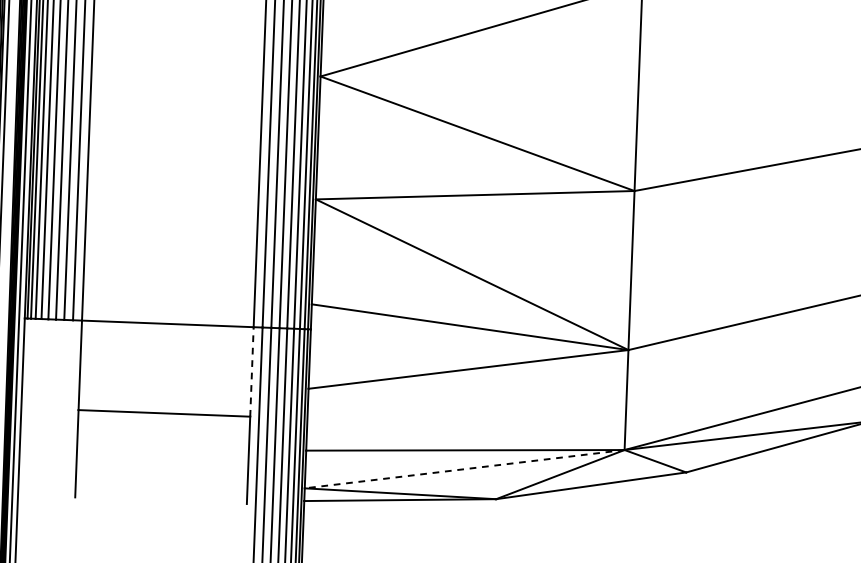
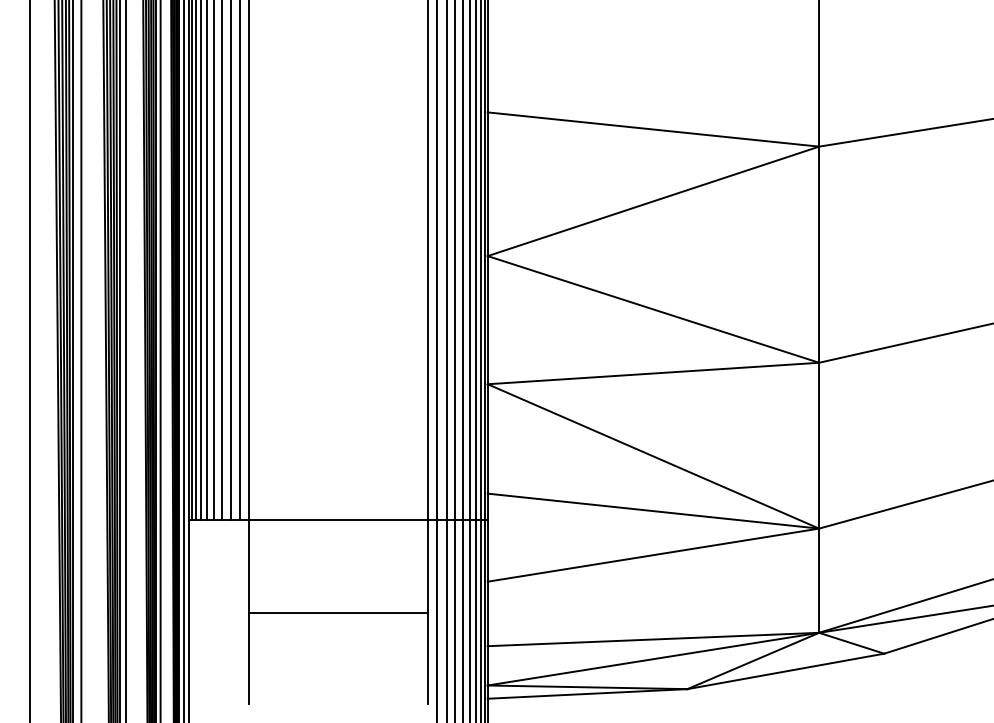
line: (252, 372) -> (428, 566), dashed -> solid
line: (464, 469) -> (653, 659), dashed -> solid

